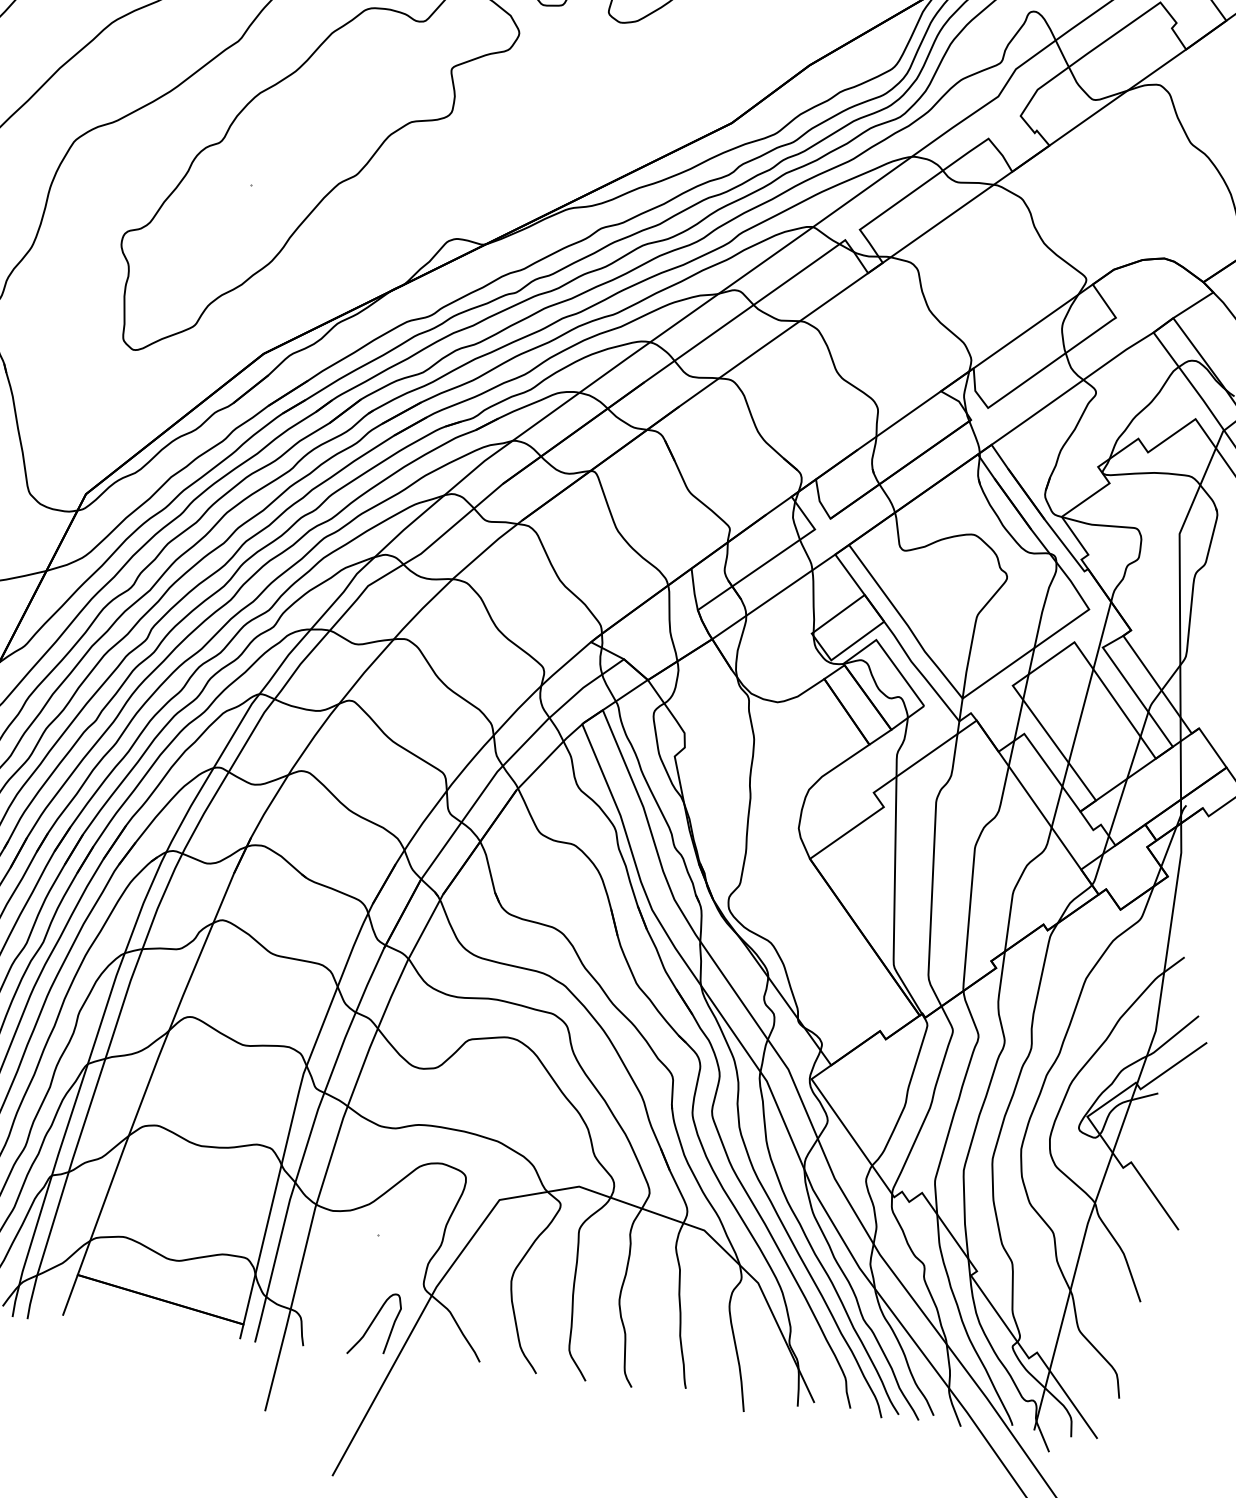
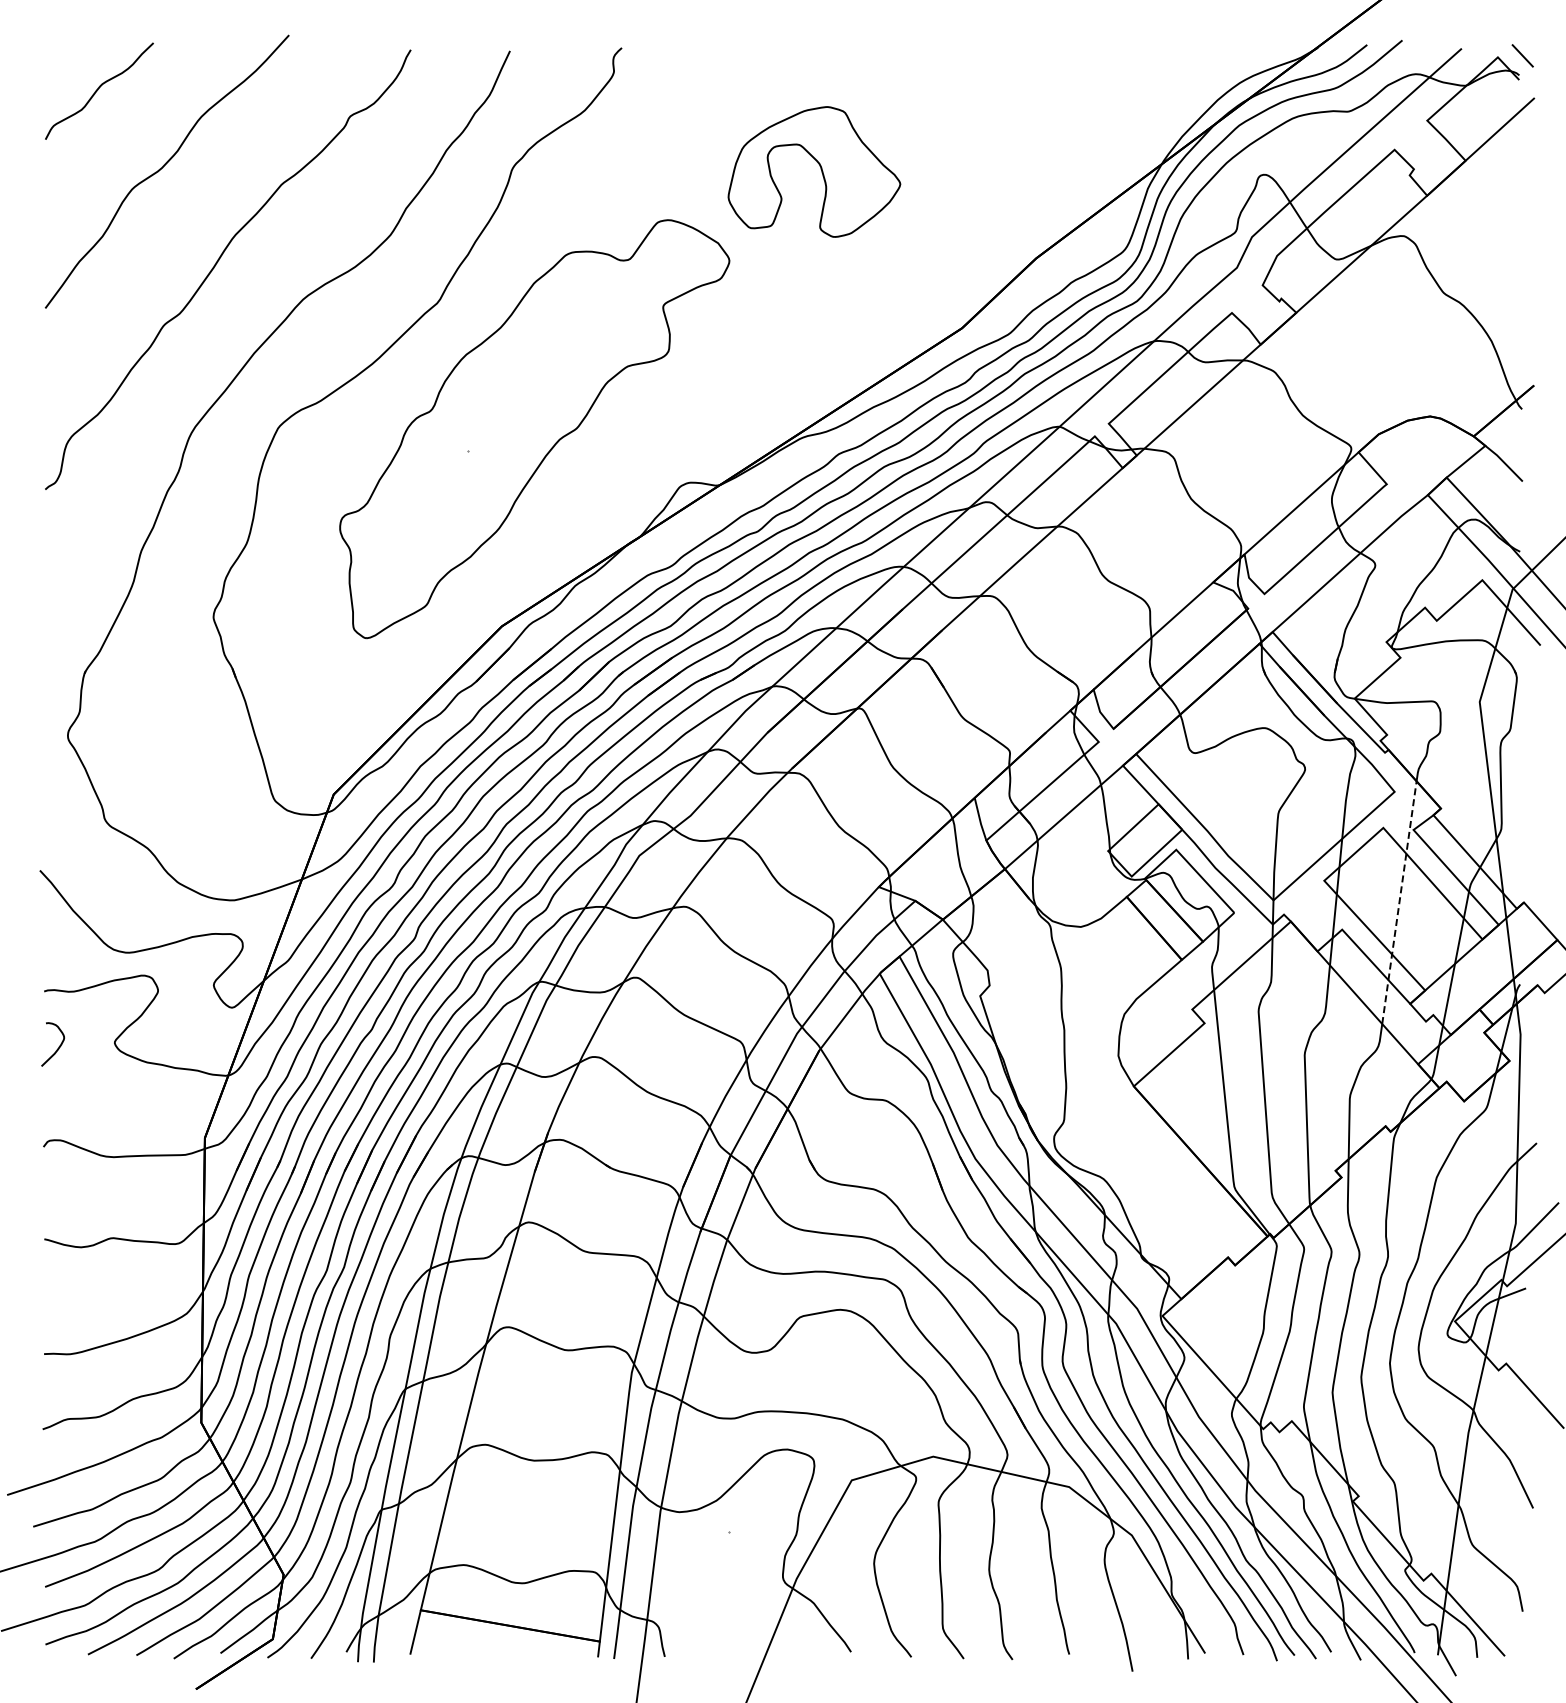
line: (1081, 714) -> (1399, 902), solid -> dashed
curve: (373, 1322) -> (735, 1623), removed

